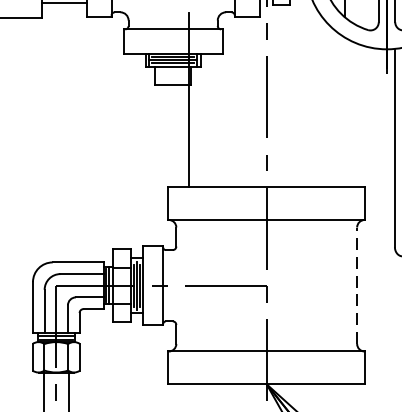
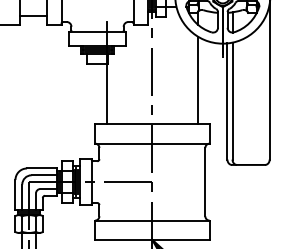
line: (345, 112) -> (198, 80), added
line: (357, 284) -> (205, 181), dashed -> solid

